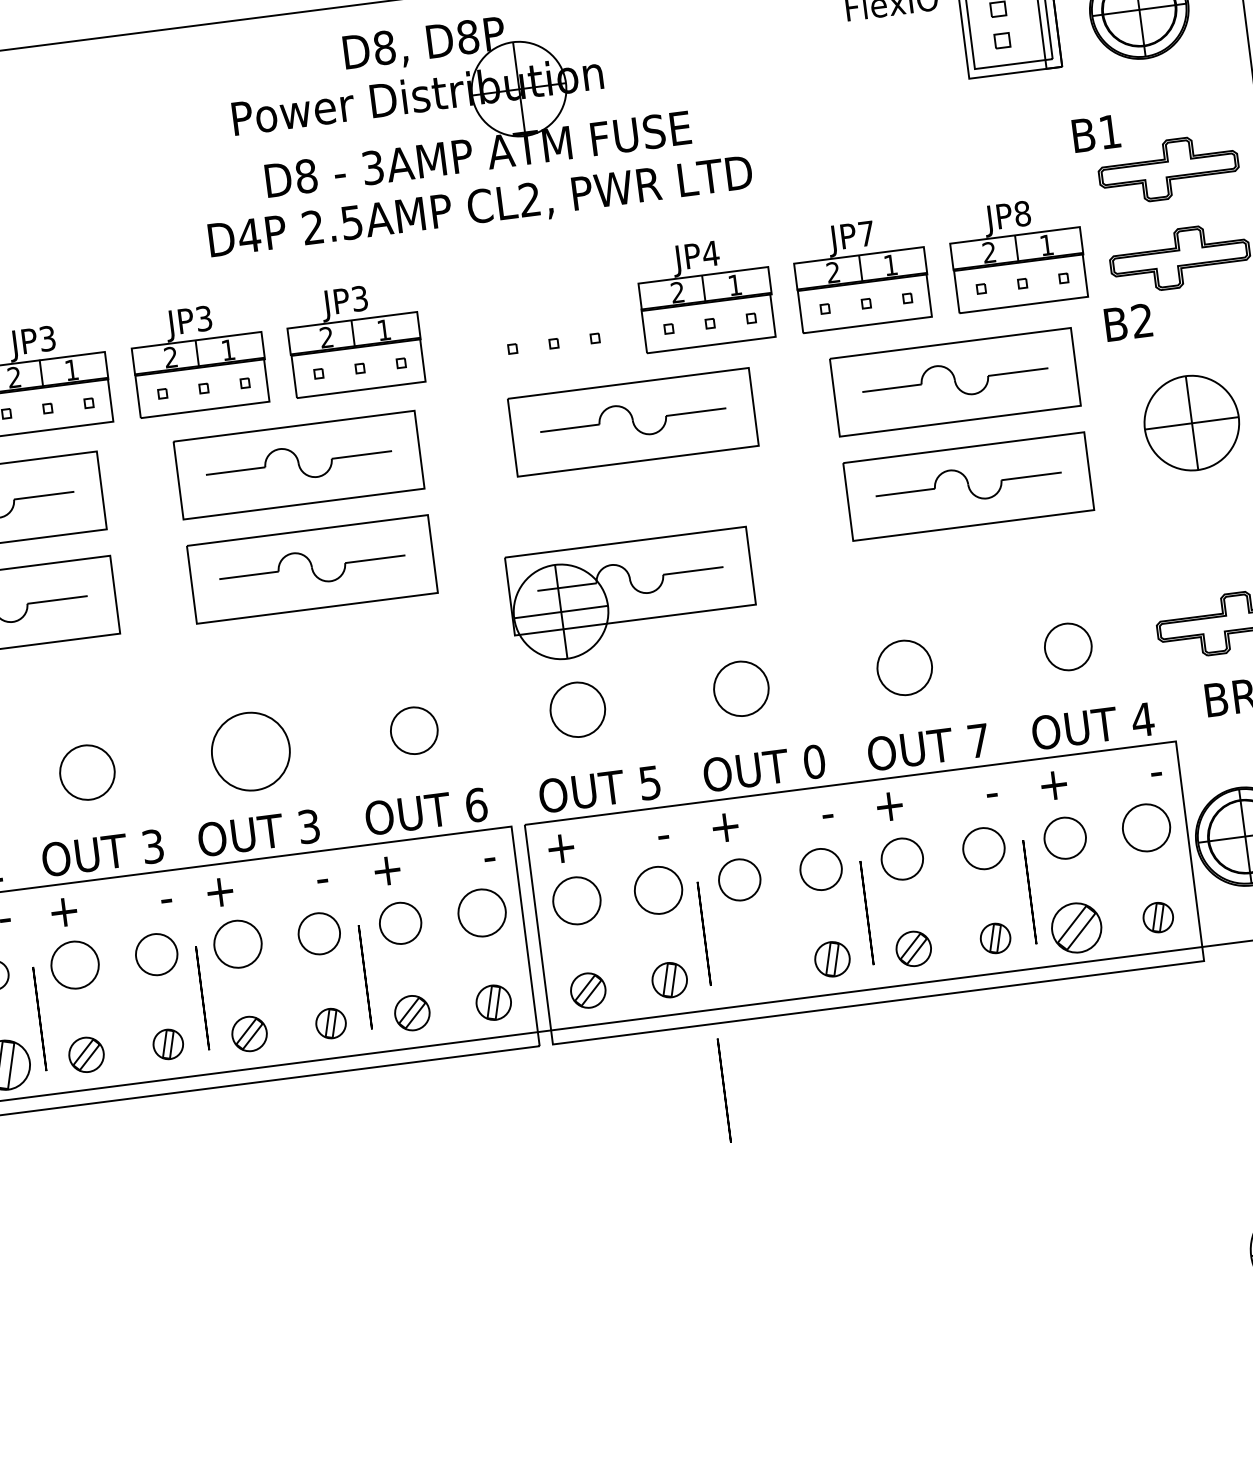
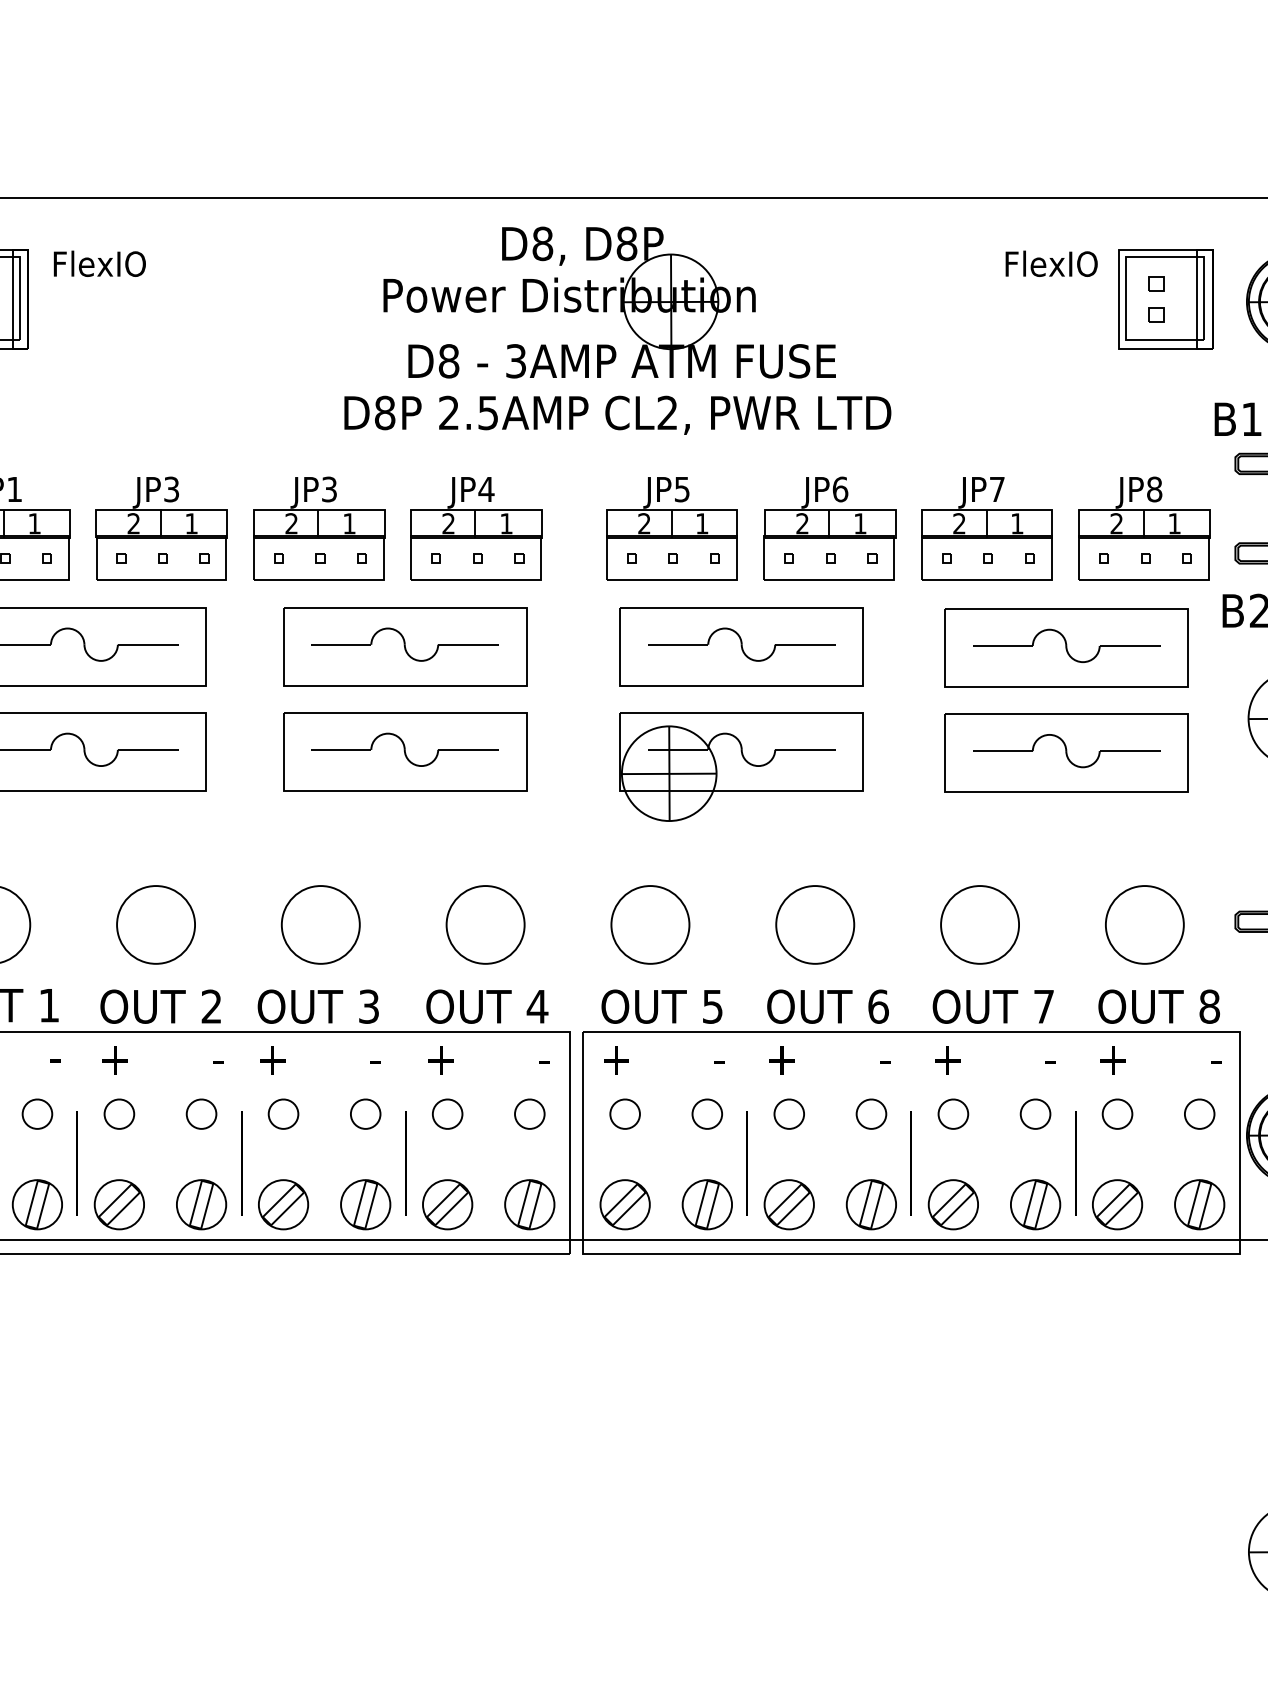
text: (248, 235) -> (384, 412), D4P -> D8P
text: (711, 253) -> (840, 489), JP4 -> JP6
text: (359, 298) -> (486, 489), JP3 -> JP4
part: (548, 313) -> (671, 528), added
part: (631, 595) -> (741, 766), moved
part: (1067, 646) -> (1144, 924), size x1.67
part: (904, 667) -> (979, 924), size x1.43
part: (741, 688) -> (815, 924), size x1.43
part: (577, 709) -> (650, 924), size x1.43
text: (1142, 719) -> (1209, 1006), 4 -> 8
part: (414, 730) -> (485, 924), size x1.67
text: (814, 761) -> (878, 1006), 0 -> 6
part: (86, 772) -> (155, 924), size x1.43
text: (476, 805) -> (537, 1006), 6 -> 4
part: (1146, 827) -> (1199, 1113), size x0.62
part: (1065, 837) -> (1117, 1113), size x0.71
text: (152, 846) -> (211, 1006), 3 -> 2
part: (983, 847) -> (1035, 1113), size x0.71
part: (902, 858) -> (953, 1113), size x0.71
part: (821, 868) -> (871, 1113), size x0.71
part: (738, 879) -> (788, 1113), size x0.71
part: (657, 889) -> (706, 1113), size x0.62
part: (576, 900) -> (624, 1113), size x0.62
part: (481, 912) -> (529, 1113), size x0.62
part: (1157, 917) -> (1199, 1204), size x1.67
part: (400, 922) -> (447, 1113), size x0.71
part: (319, 933) -> (365, 1113), size x0.71
part: (995, 938) -> (1035, 1204), size x1.67
part: (237, 943) -> (283, 1113), size x0.62
part: (912, 948) -> (952, 1204), size x1.43
part: (156, 953) -> (201, 1113), size x0.71
part: (831, 959) -> (870, 1204), size x1.43
part: (75, 964) -> (119, 1113), size x0.62
part: (750, 969) -> (788, 1204), added
part: (668, 979) -> (706, 1204), size x1.43
part: (587, 990) -> (624, 1204), size x1.43
part: (493, 1002) -> (529, 1204), size x1.43
part: (412, 1012) -> (447, 1204), size x1.43
part: (330, 1023) -> (365, 1204), size x1.67
part: (249, 1033) -> (283, 1204), size x1.43
part: (168, 1044) -> (201, 1204), size x1.67
part: (85, 1054) -> (118, 1204), size x1.43
line: (723, 1090) -> (746, 1321), removed

